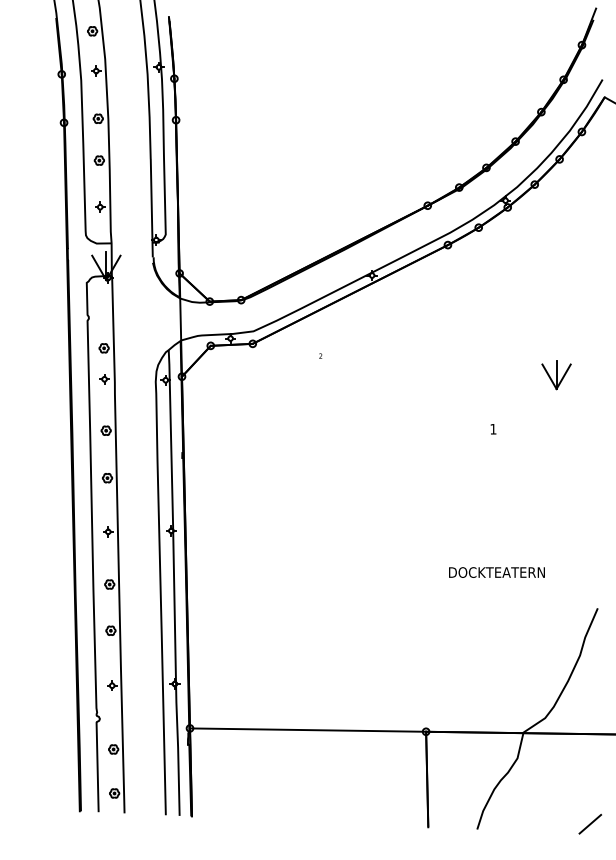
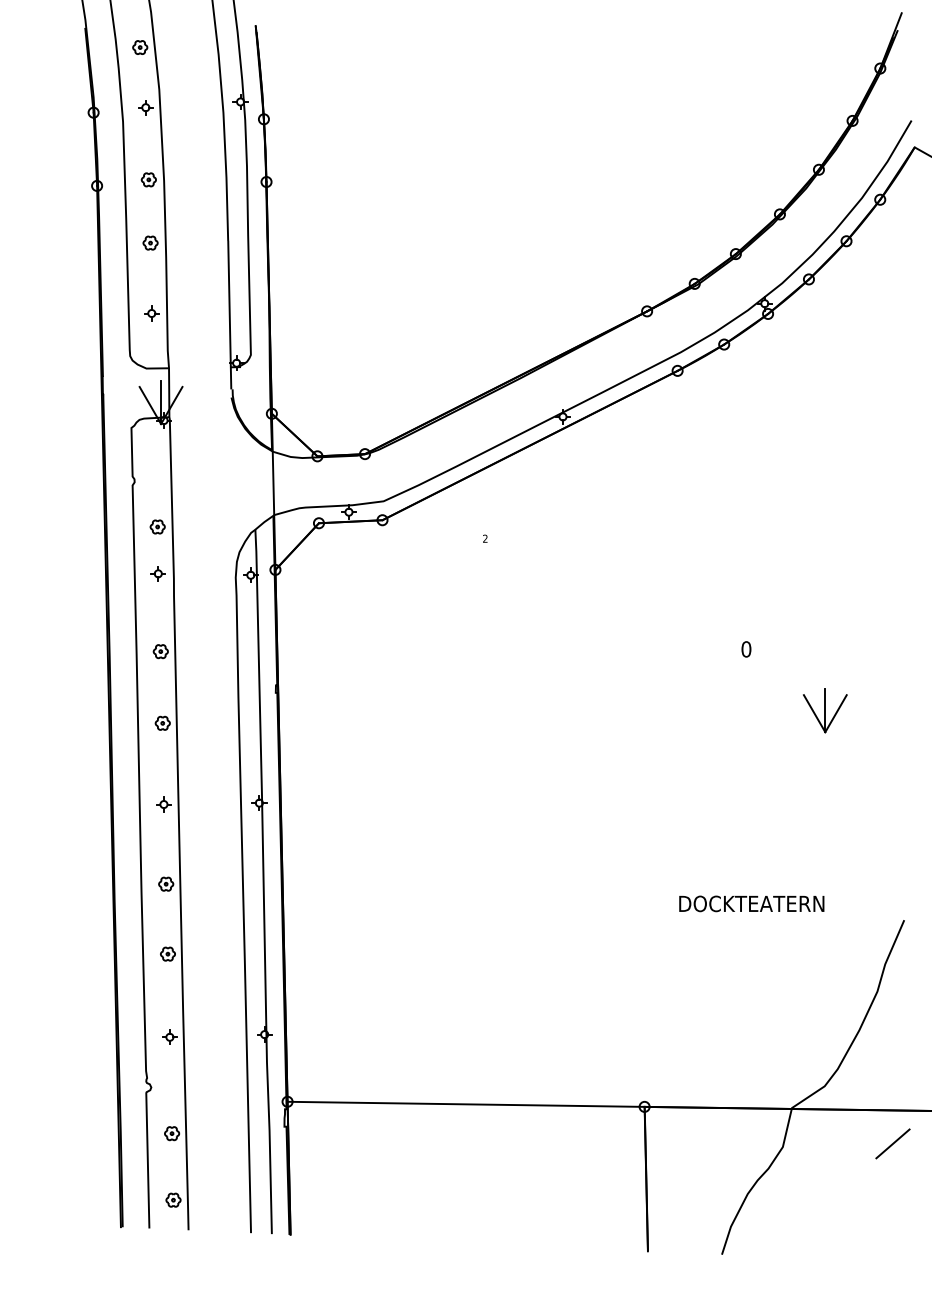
part: (556, 375) -> (825, 711), moved
text: (493, 428) -> (746, 648), 1 -> 0
text: (496, 572) -> (751, 903), moved
line: (589, 823) -> (891, 1142), moved

